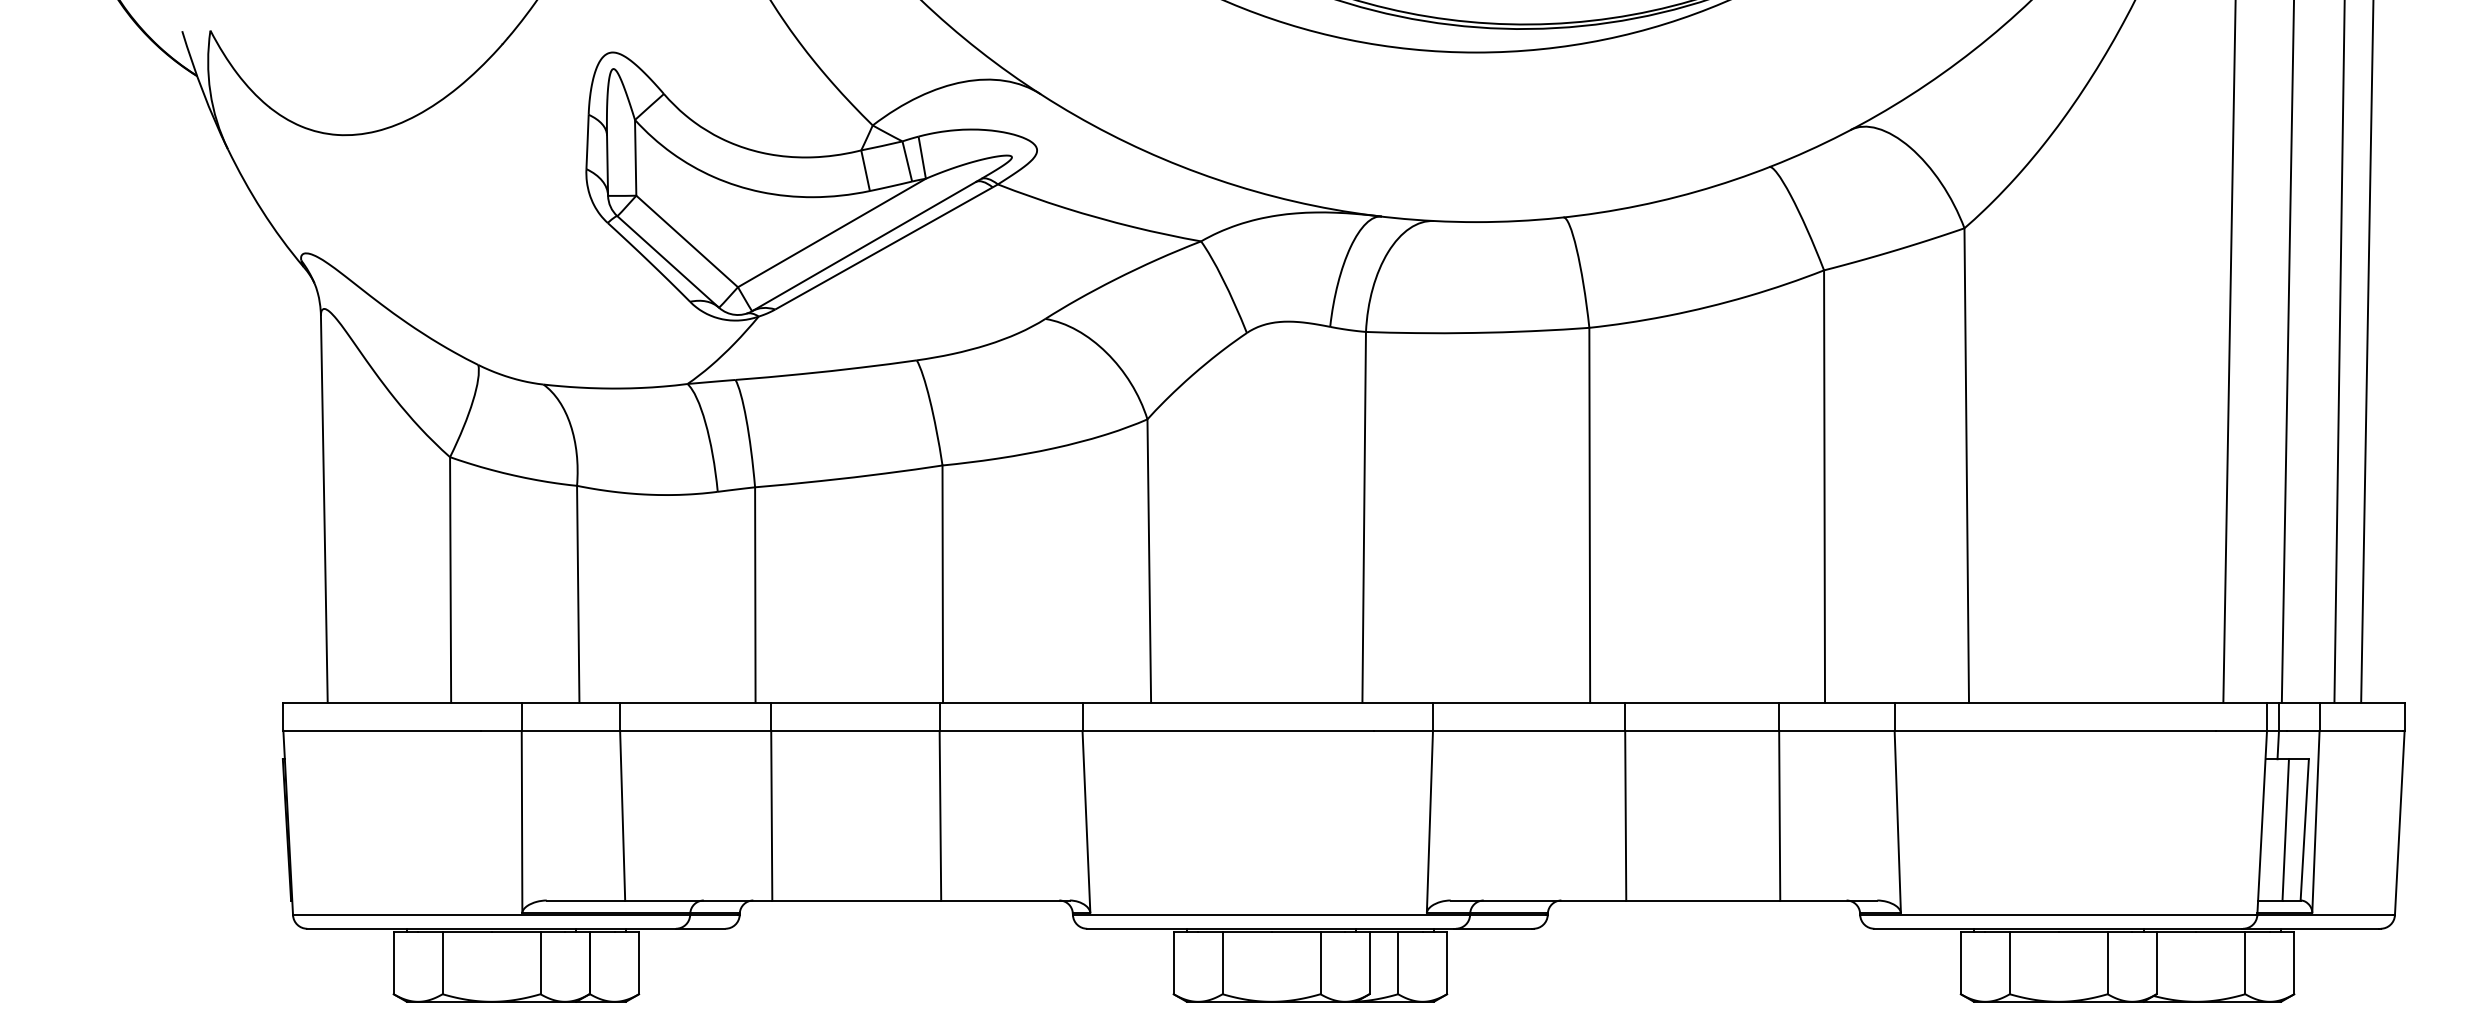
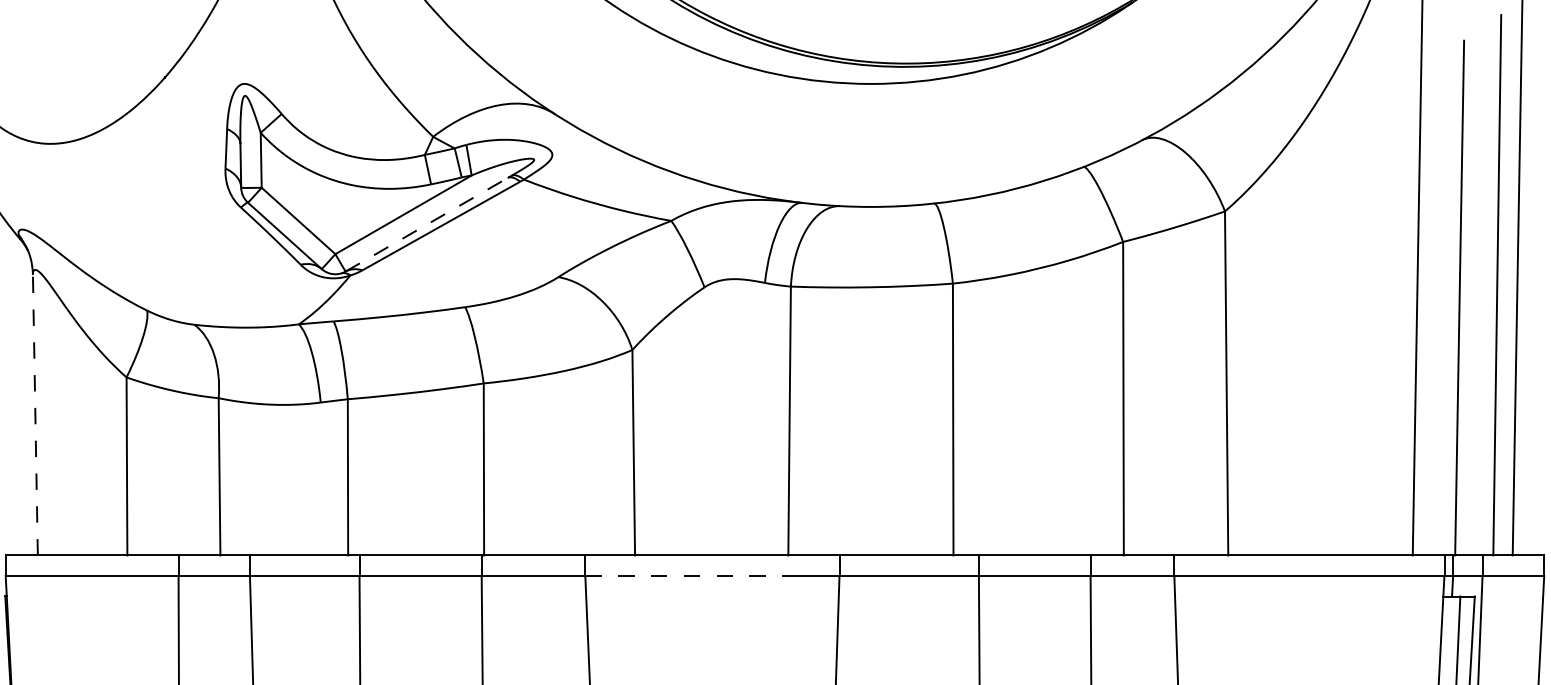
line: (864, 246) -> (427, 224), solid -> dashed
line: (324, 508) -> (35, 414), solid -> dashed
line: (1228, 730) -> (691, 575), solid -> dashed

